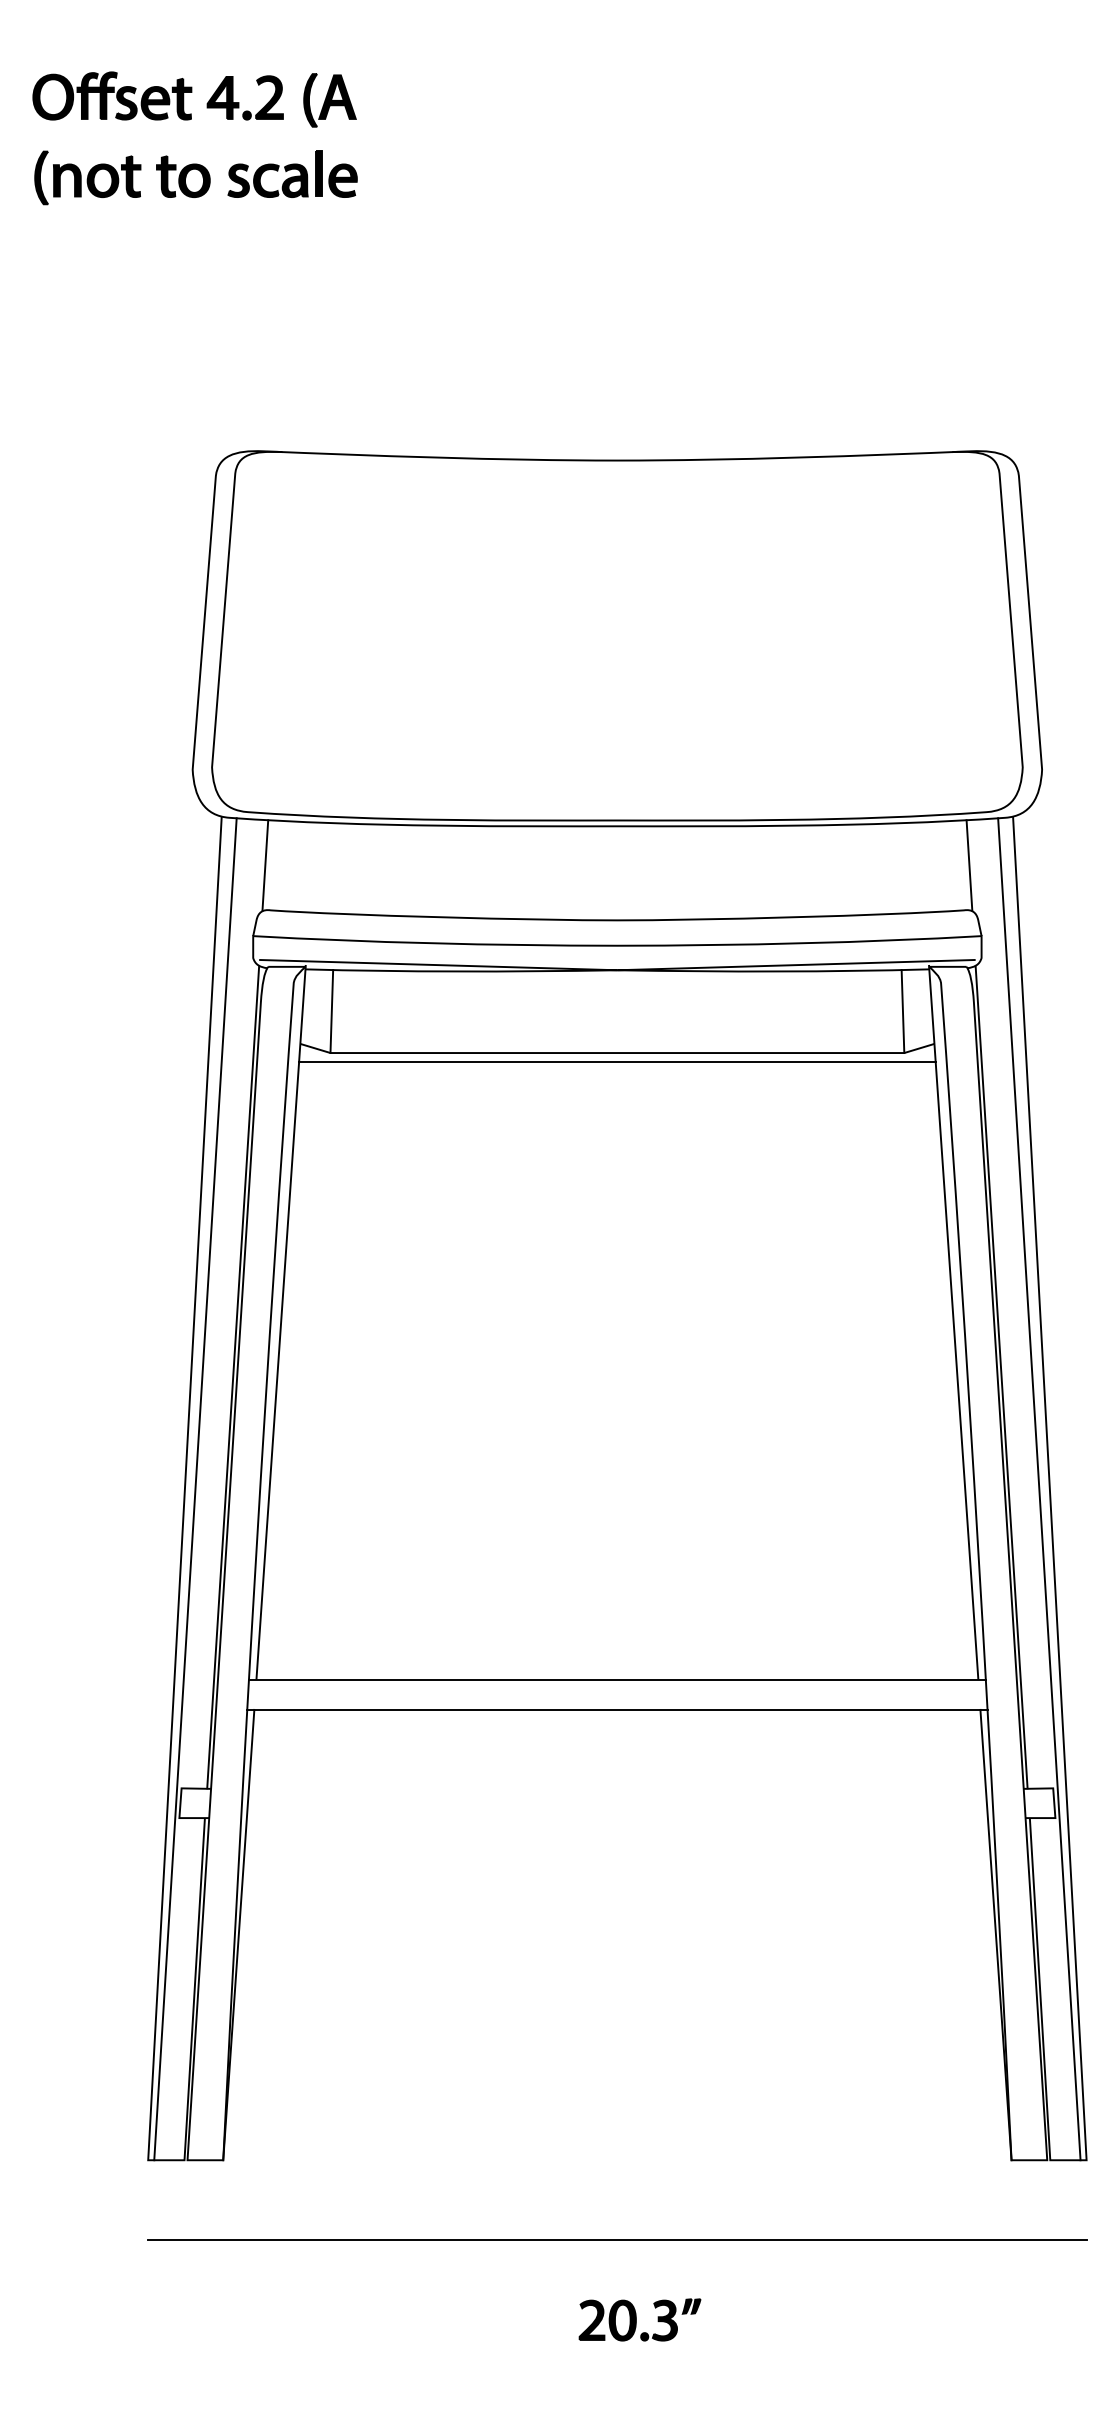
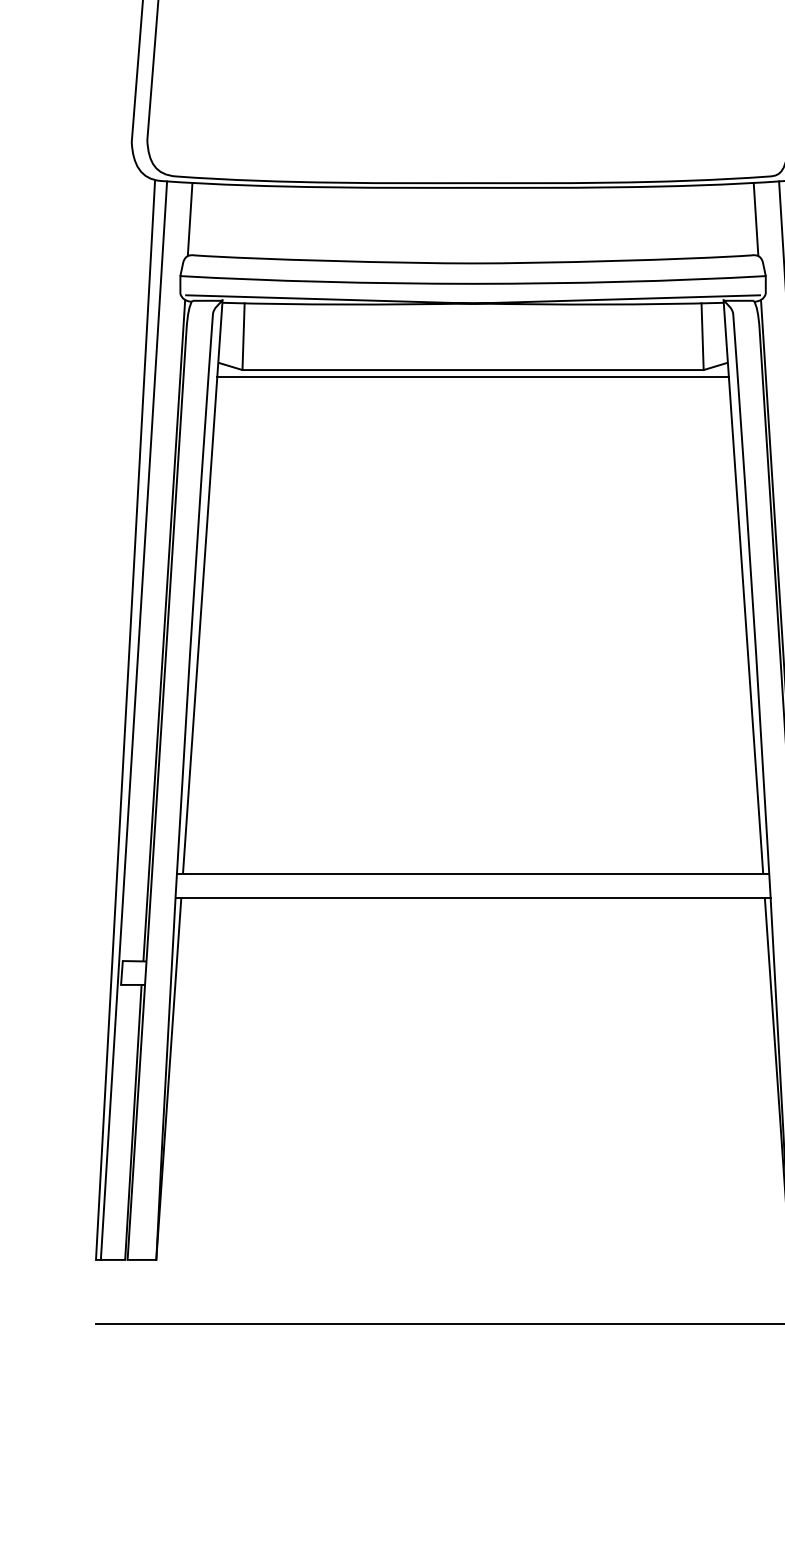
part: (639, 2319) -> (490, 1387), removed

